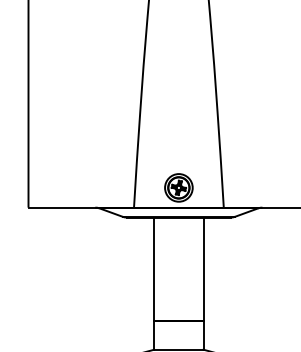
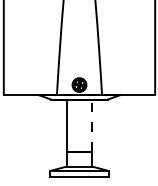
line: (202, 268) -> (91, 125), solid -> dashed

